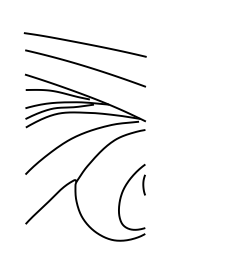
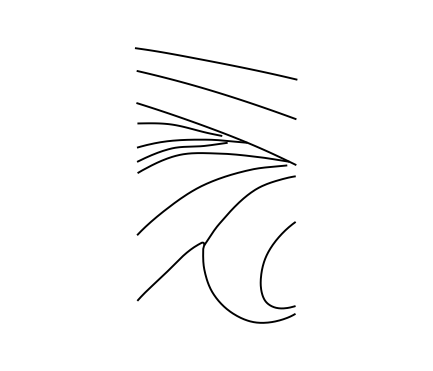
curve: (143, 184) -> (293, 248), removed

